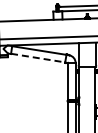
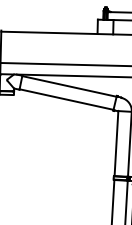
line: (38, 58) -> (67, 100), dashed -> solid

